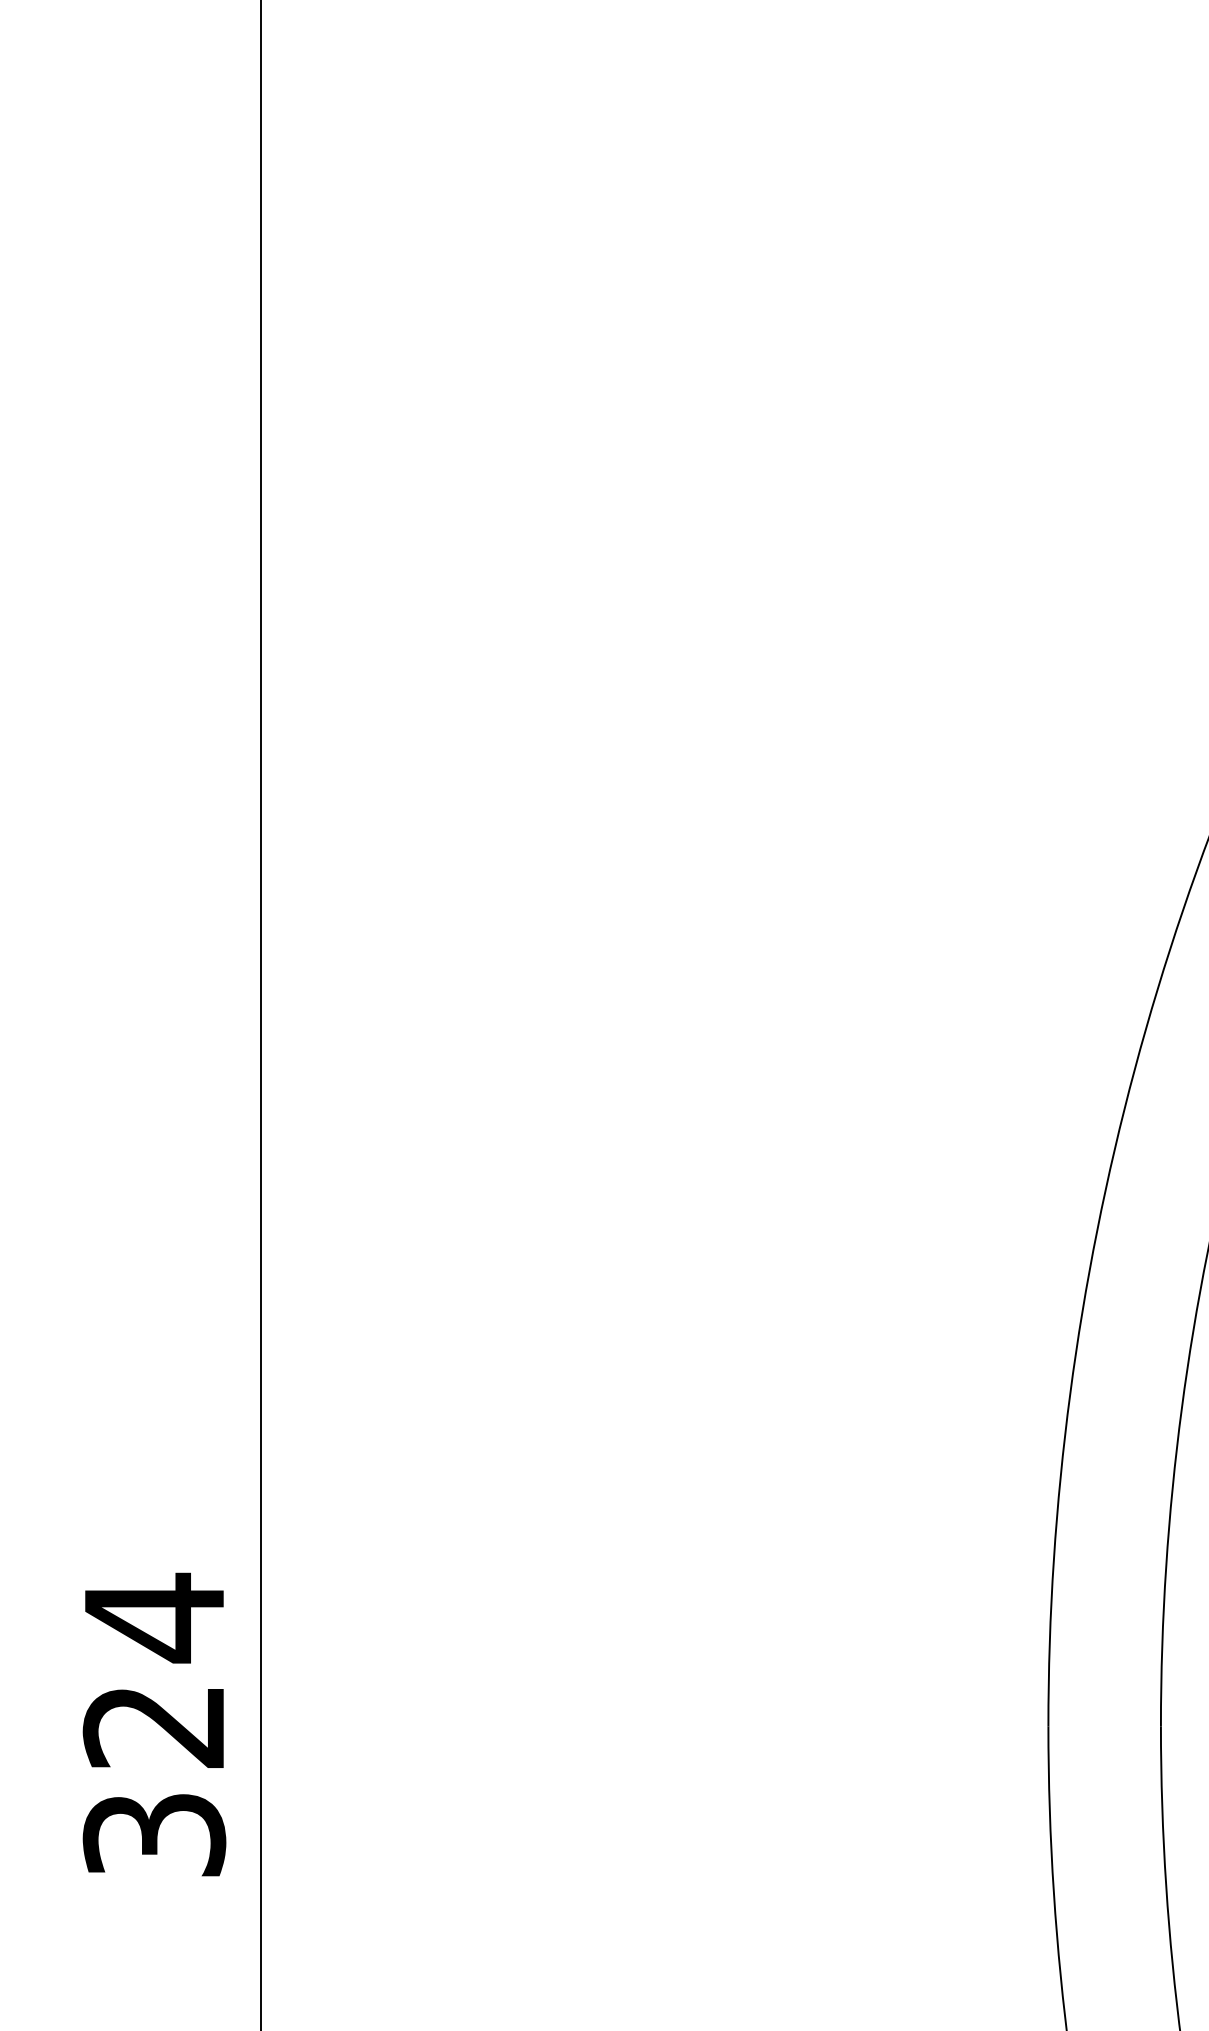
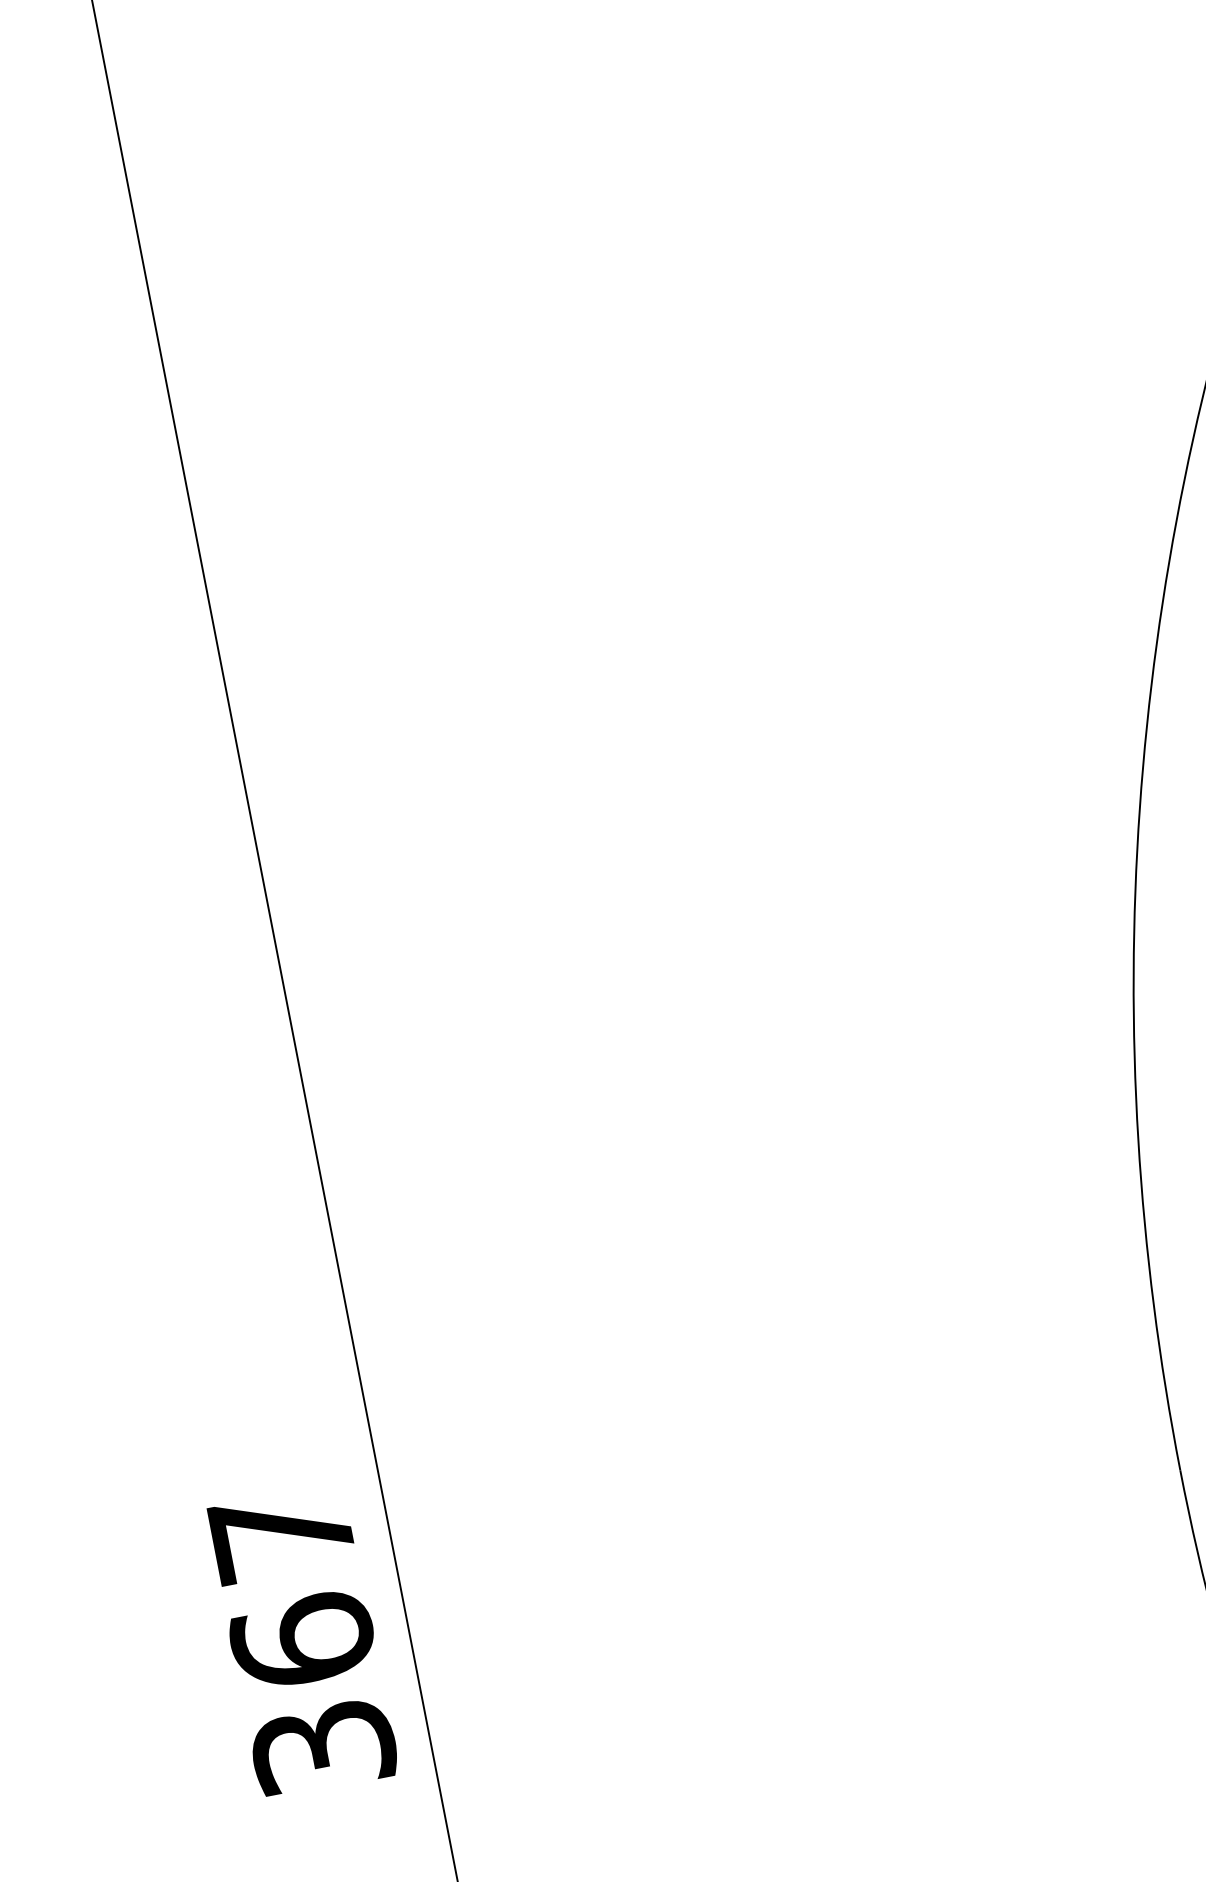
text: (154, 1670) -> (292, 1586), 324 -> 367

